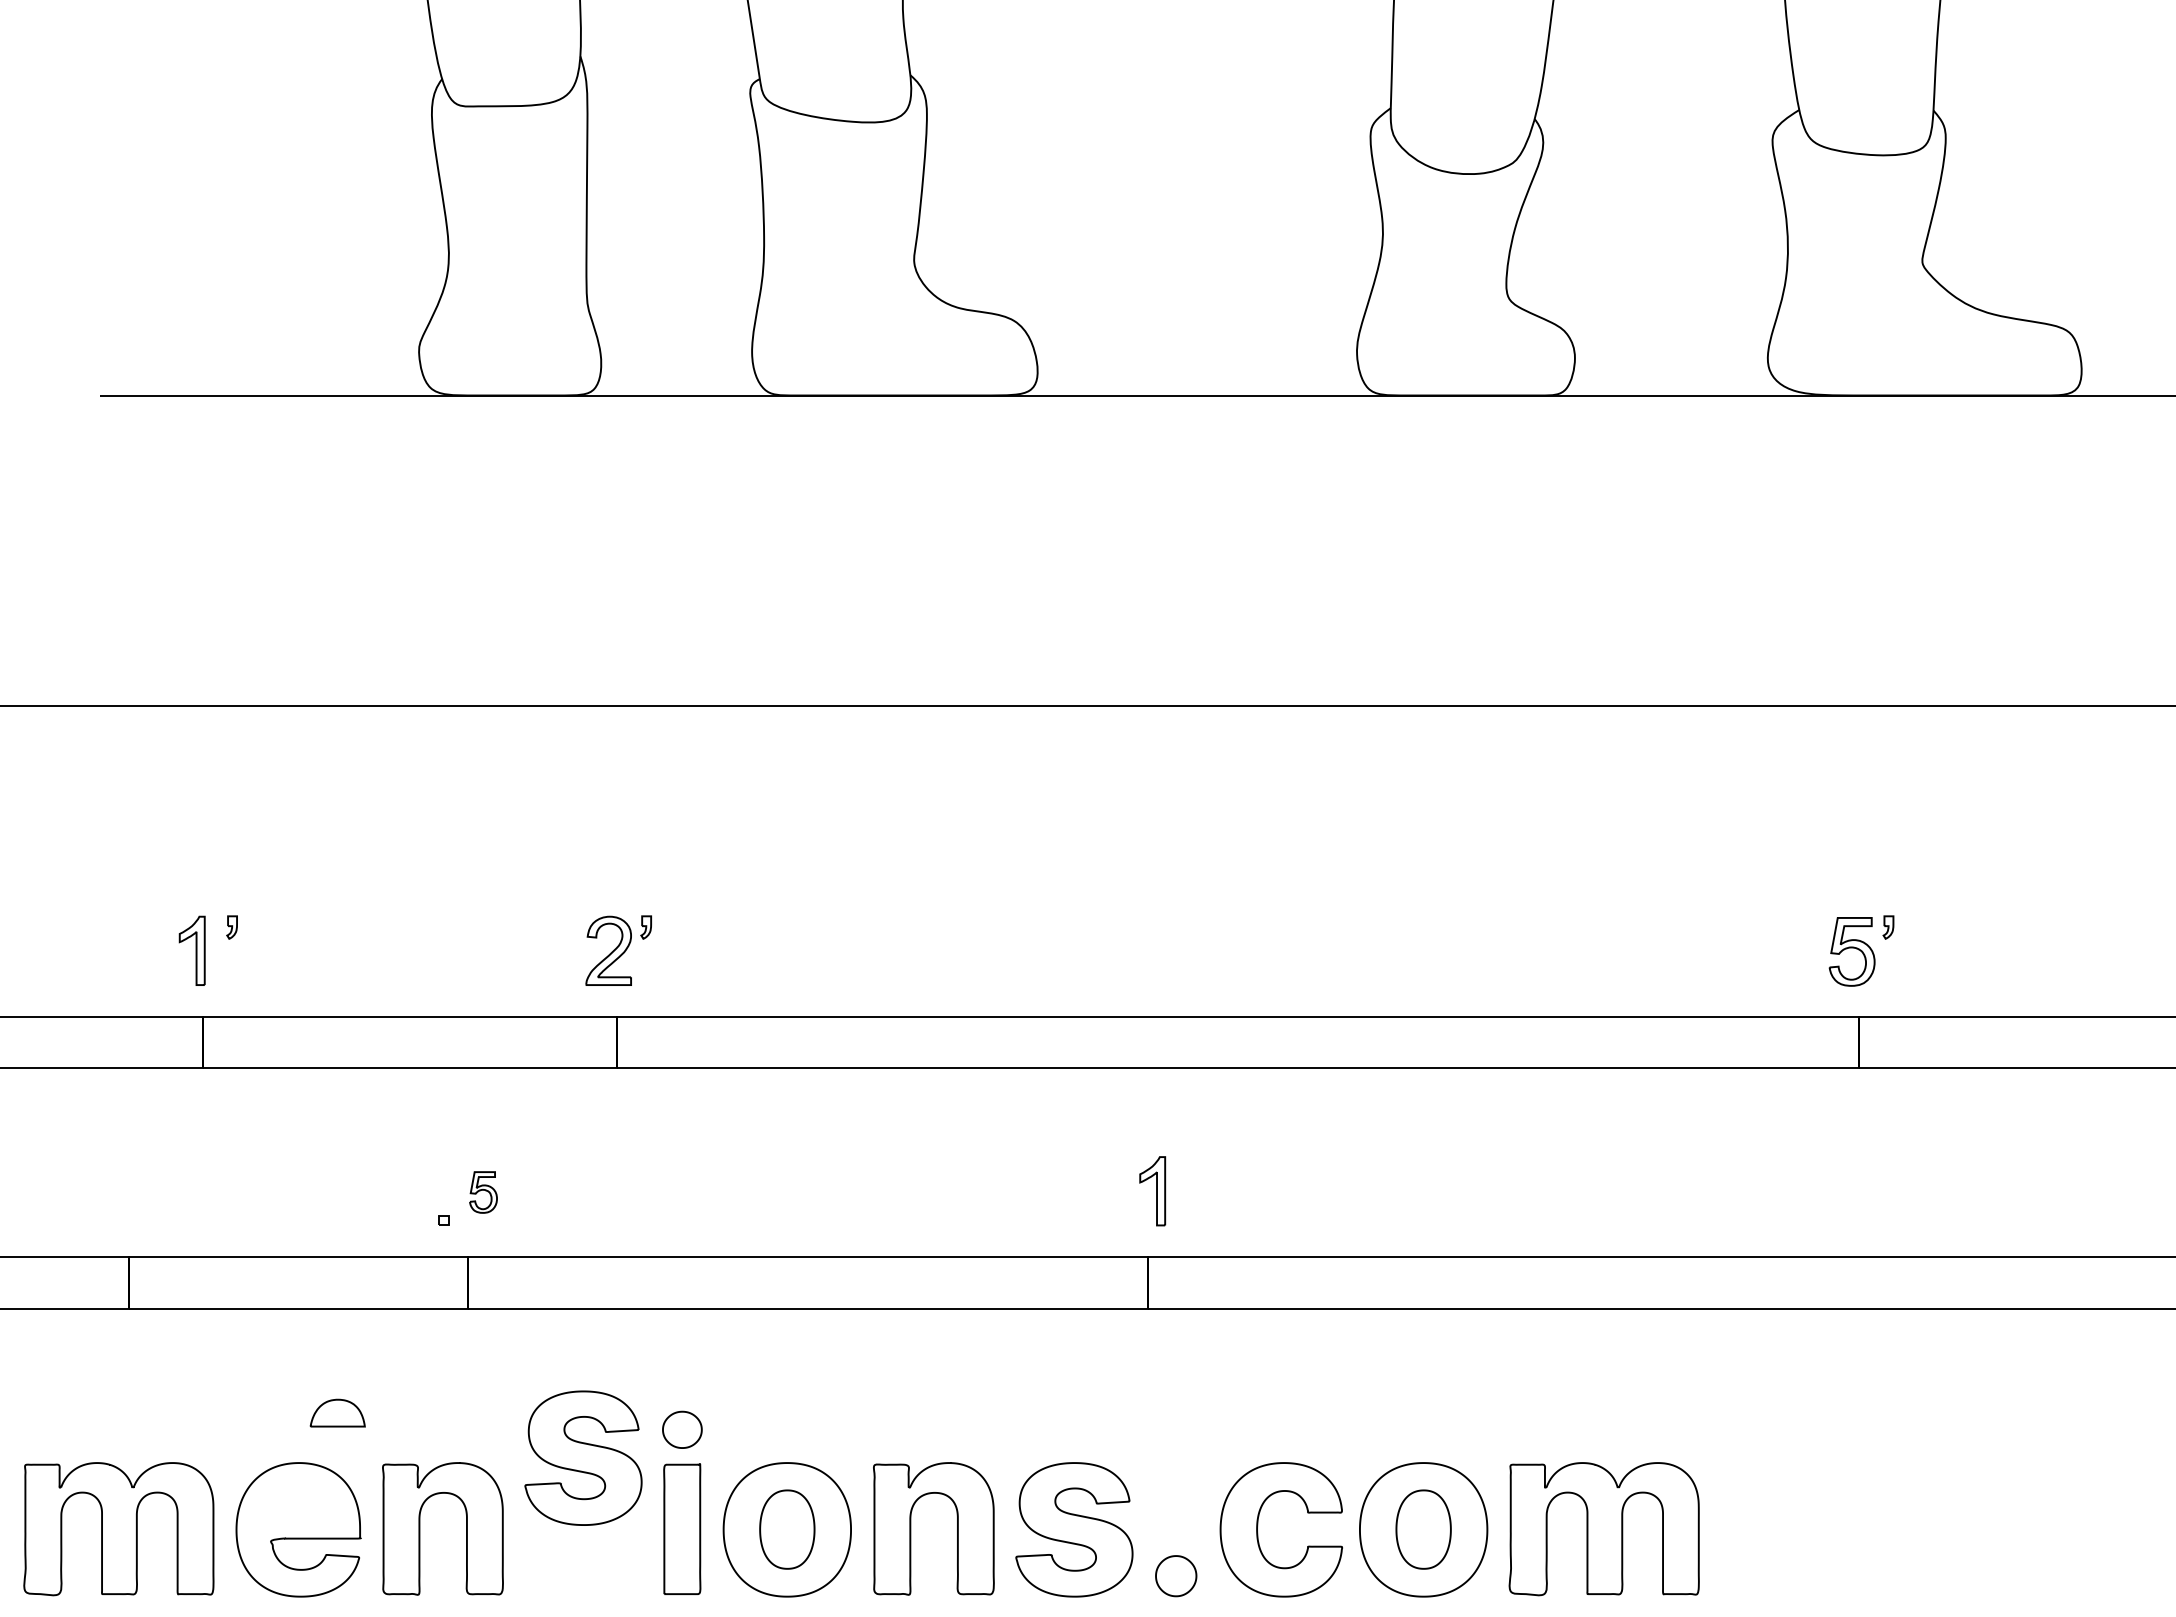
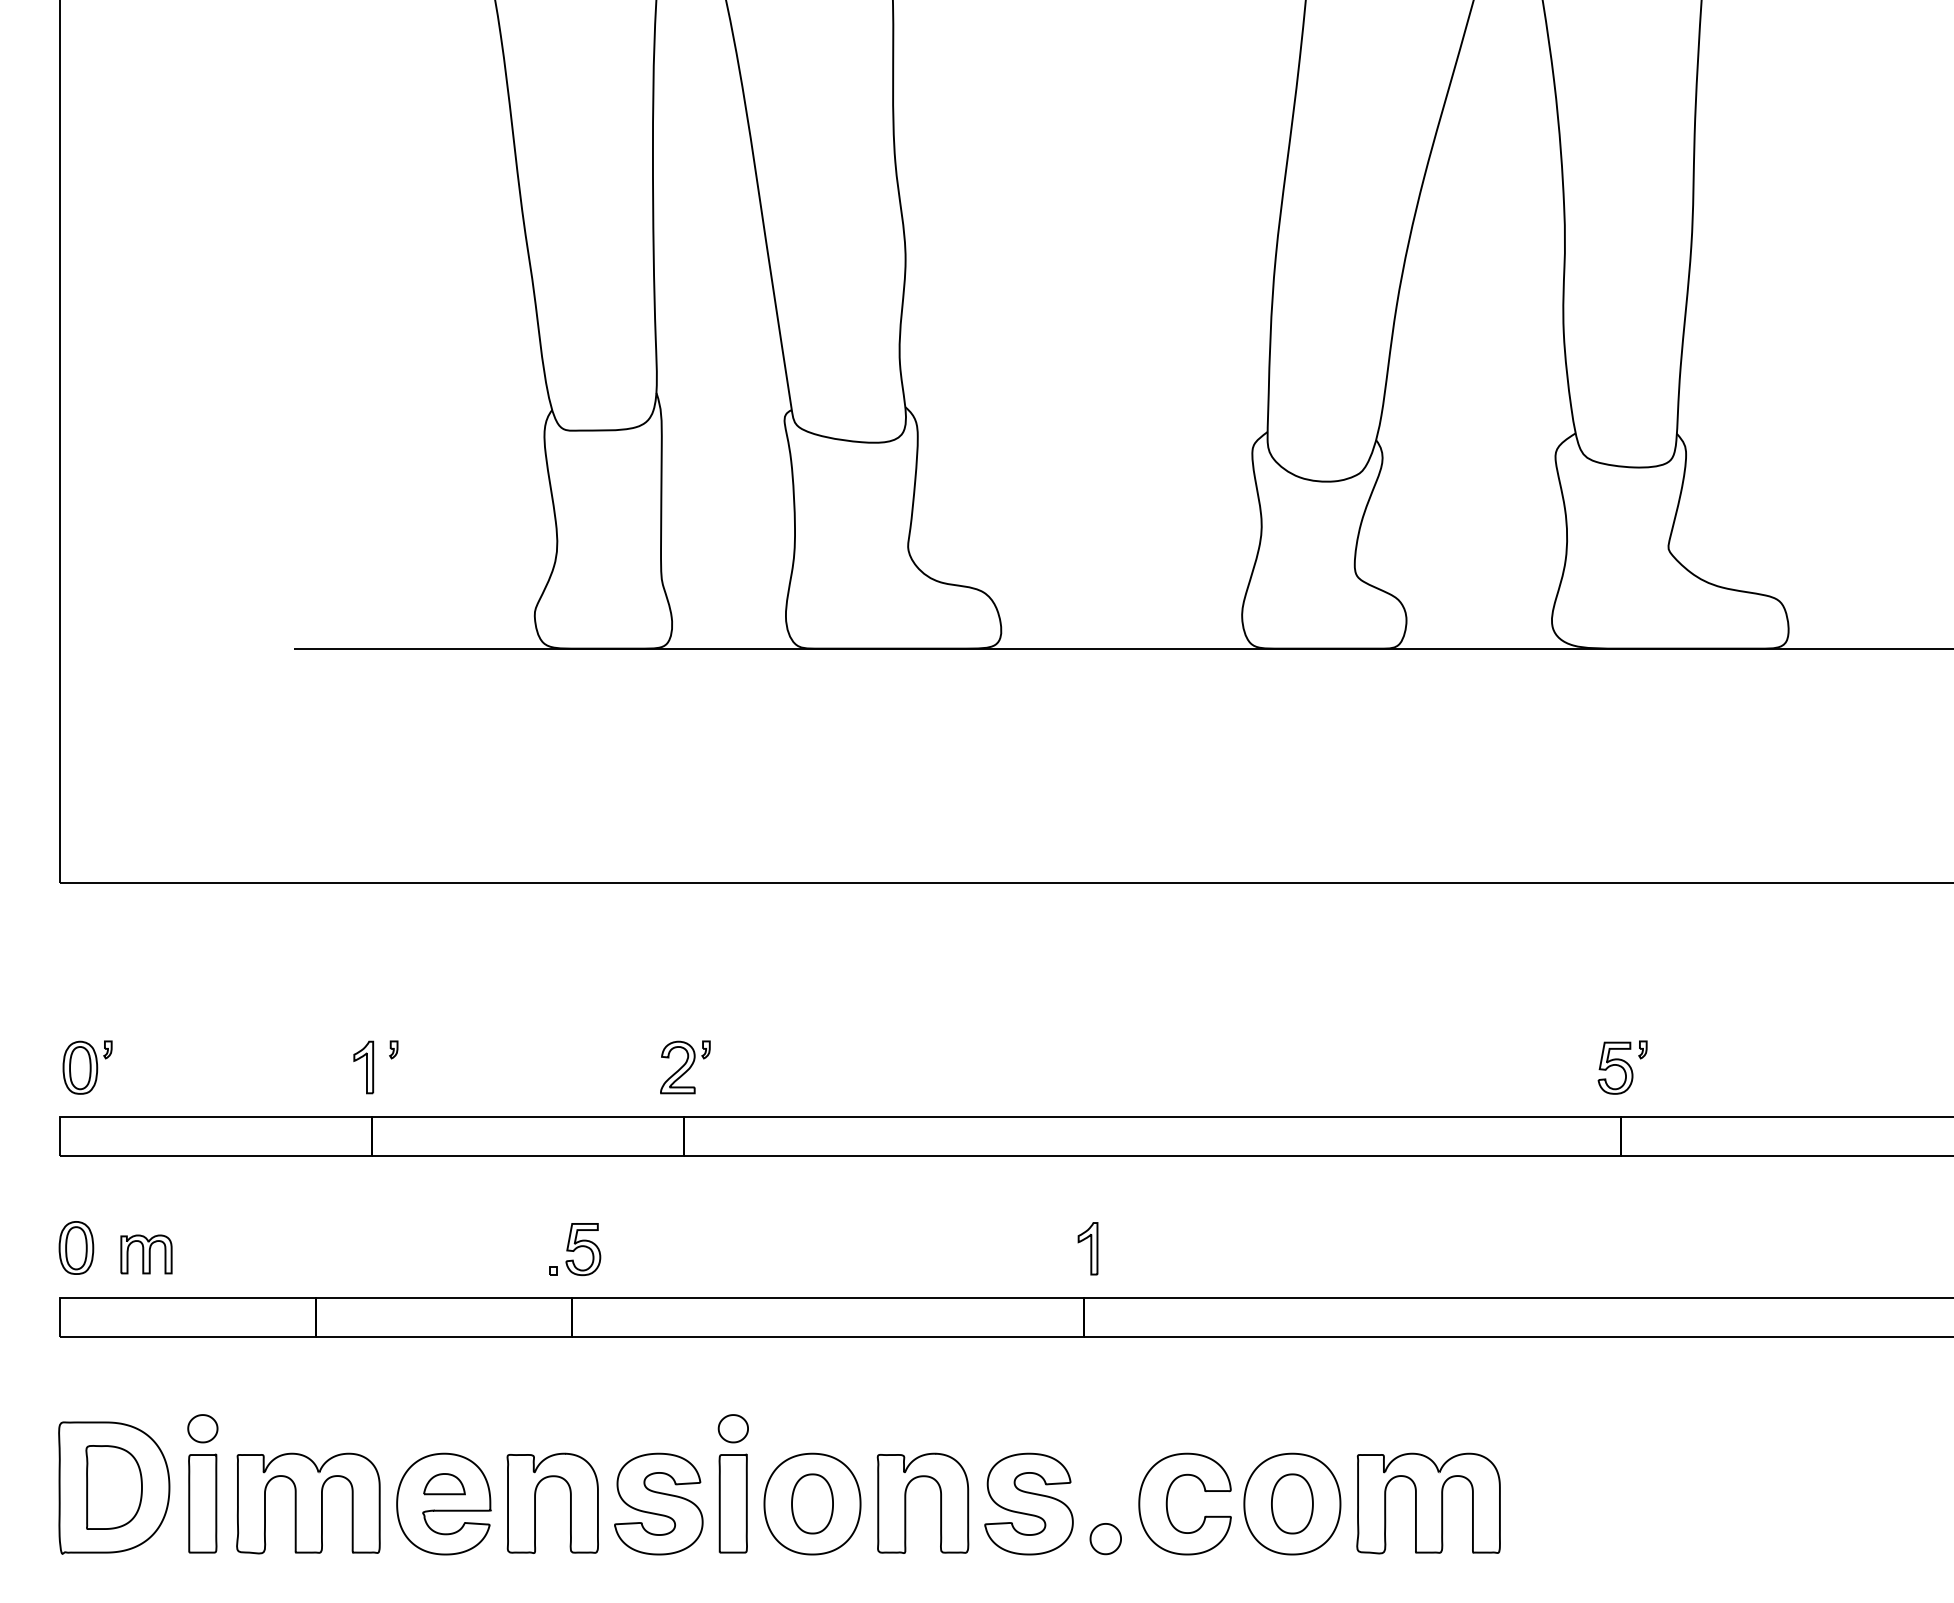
part: (483, 1192) -> (583, 1249), size x1.67
part: (337, 1413) -> (444, 1484), moved
part: (583, 1457) -> (658, 1503), moved

